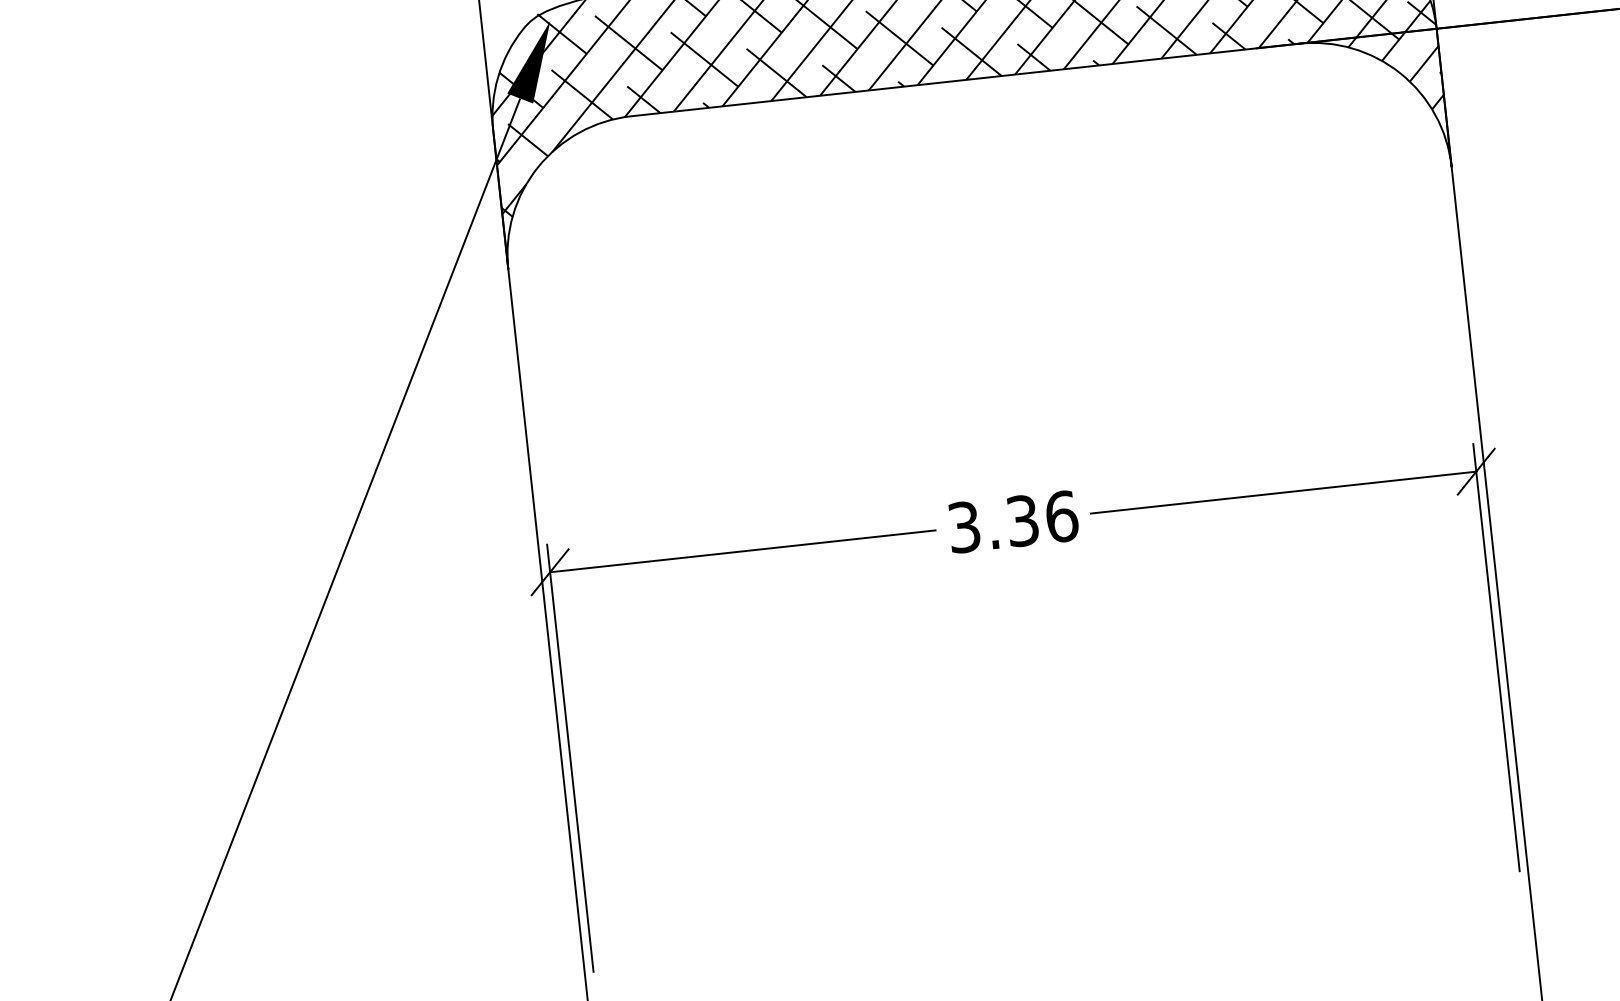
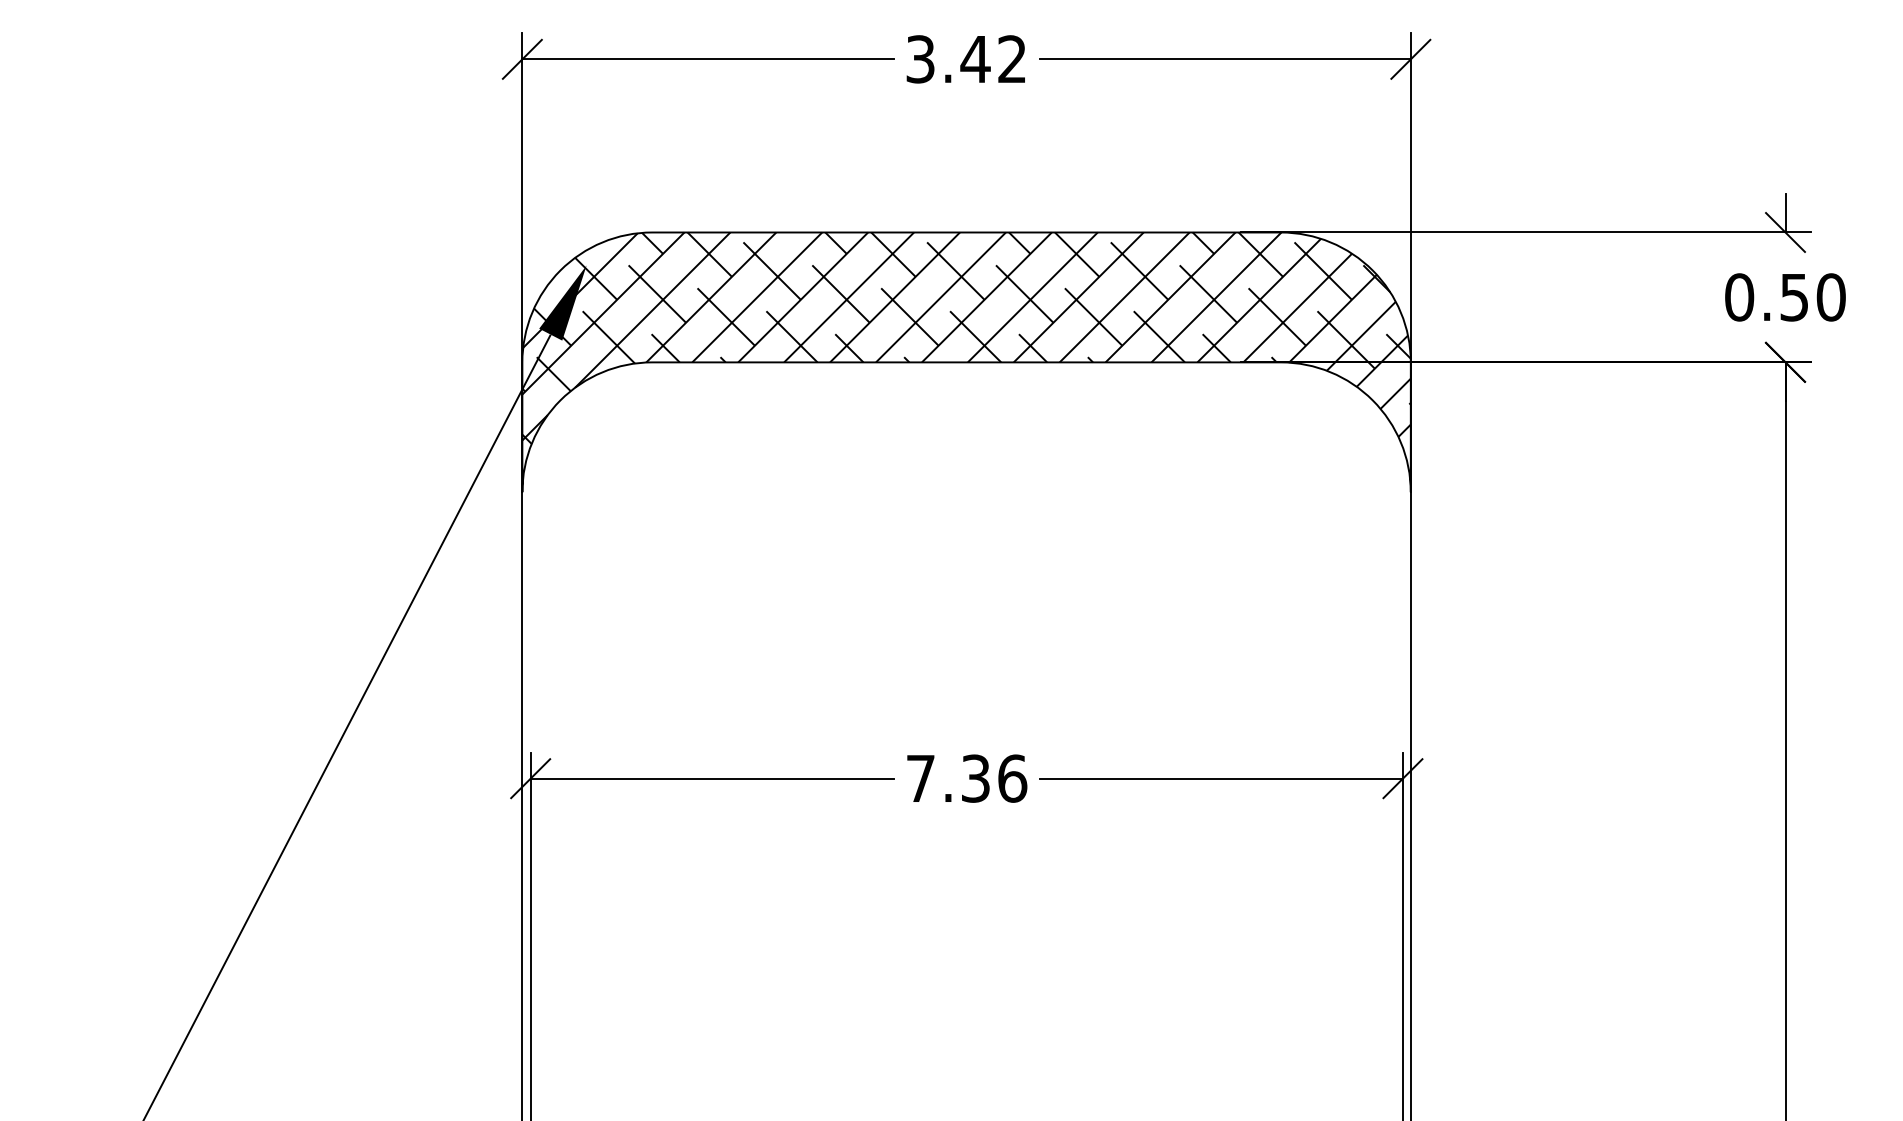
text: (964, 527) -> (920, 778), 3.36 -> 7.36

